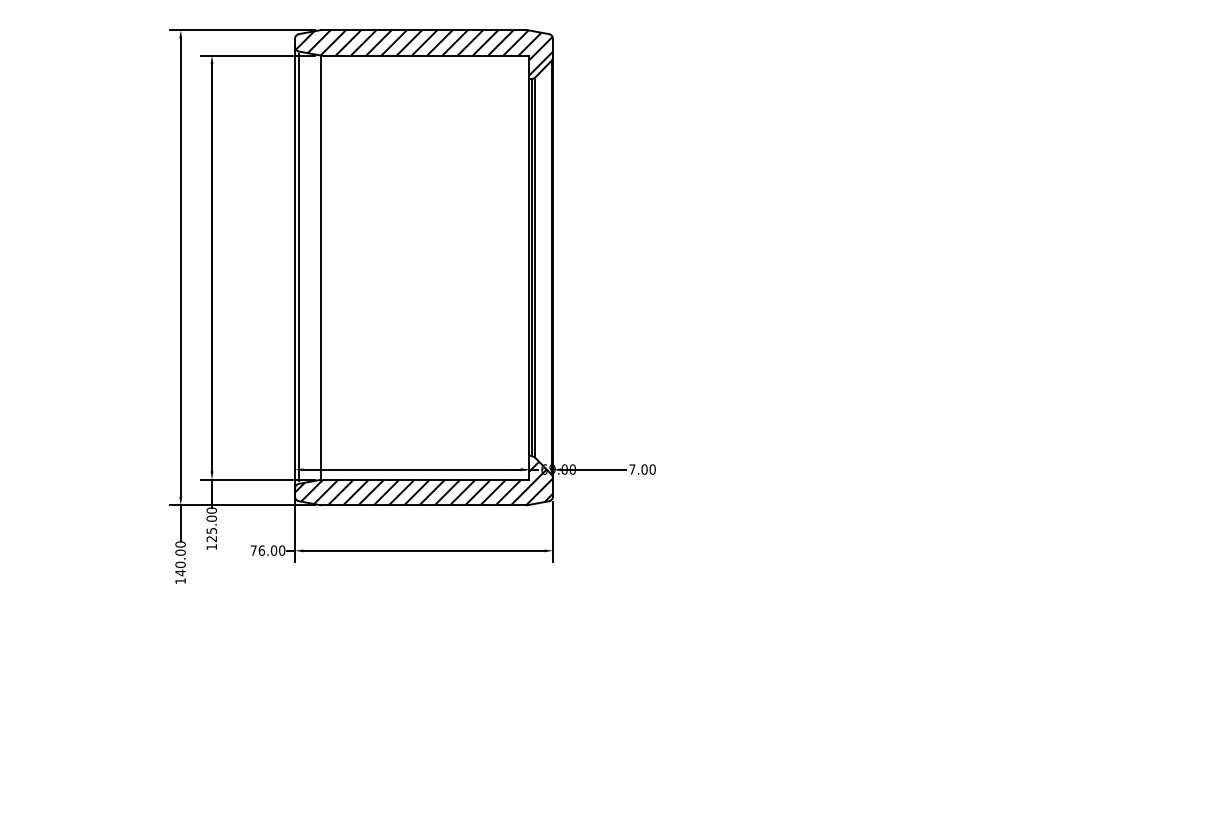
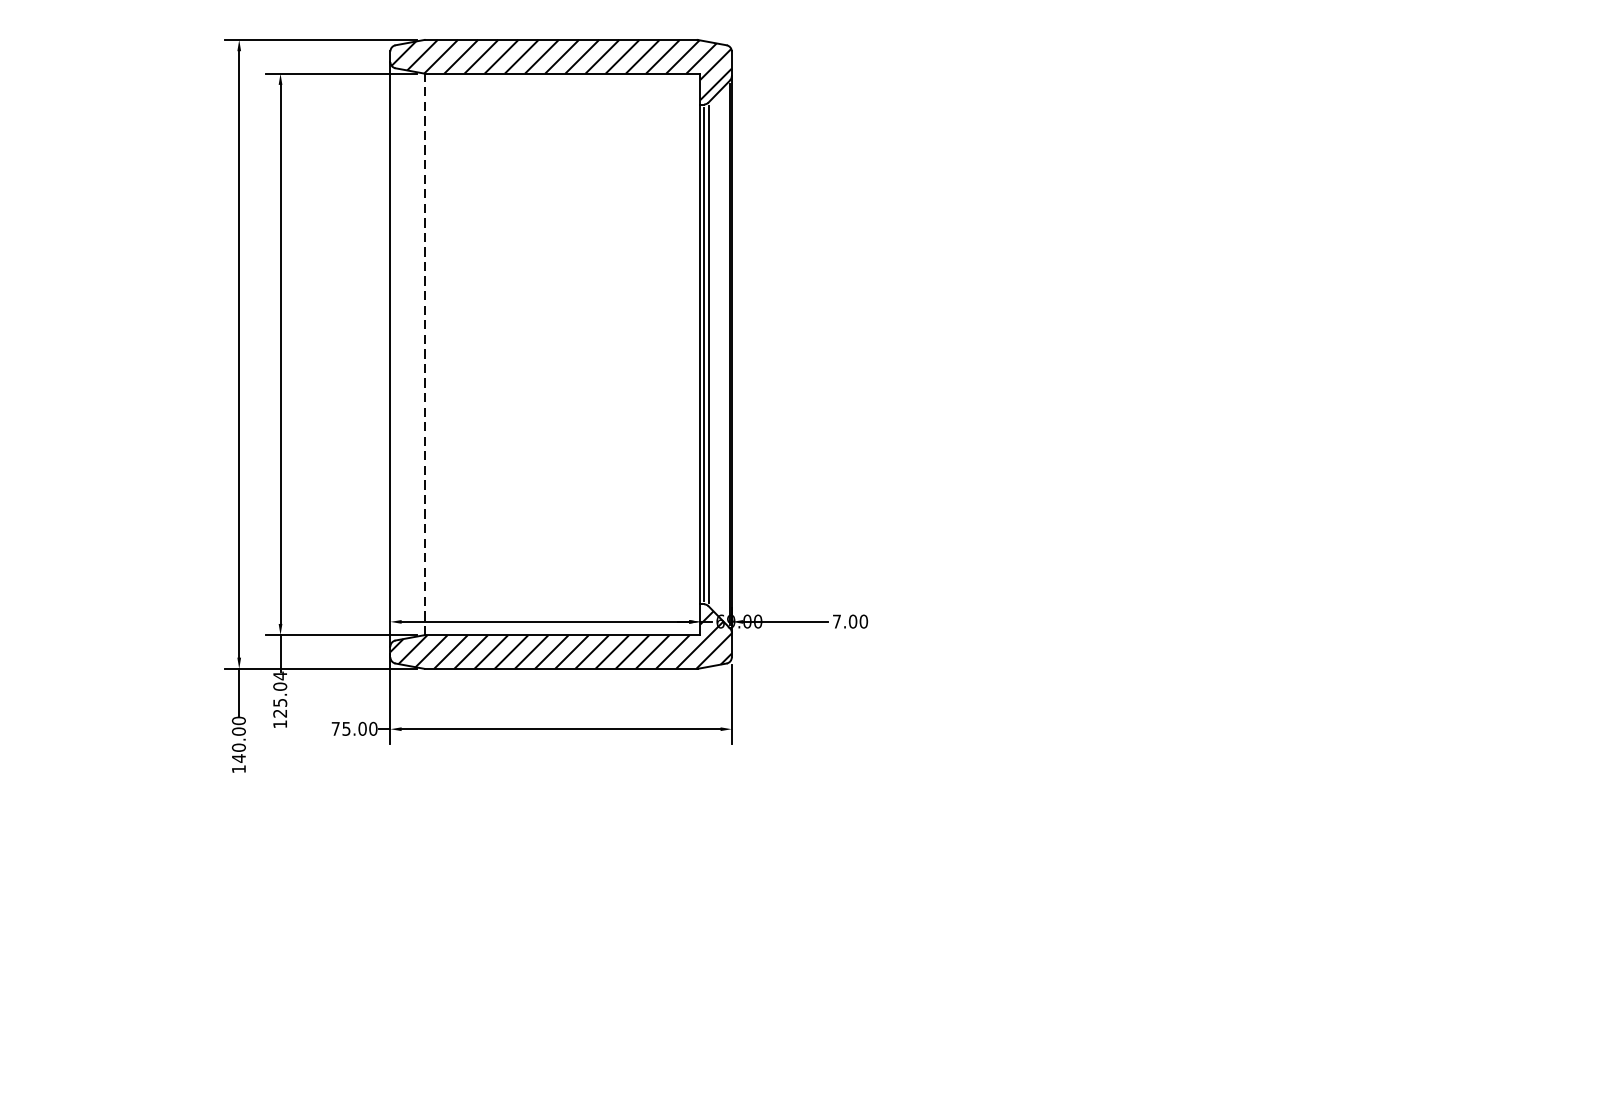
line: (298, 267) -> (394, 354), removed
line: (320, 267) -> (424, 354), solid -> dashed
text: (211, 510) -> (279, 675), 125.00 -> 125.04
text: (261, 550) -> (346, 728), 76.00 -> 75.00

